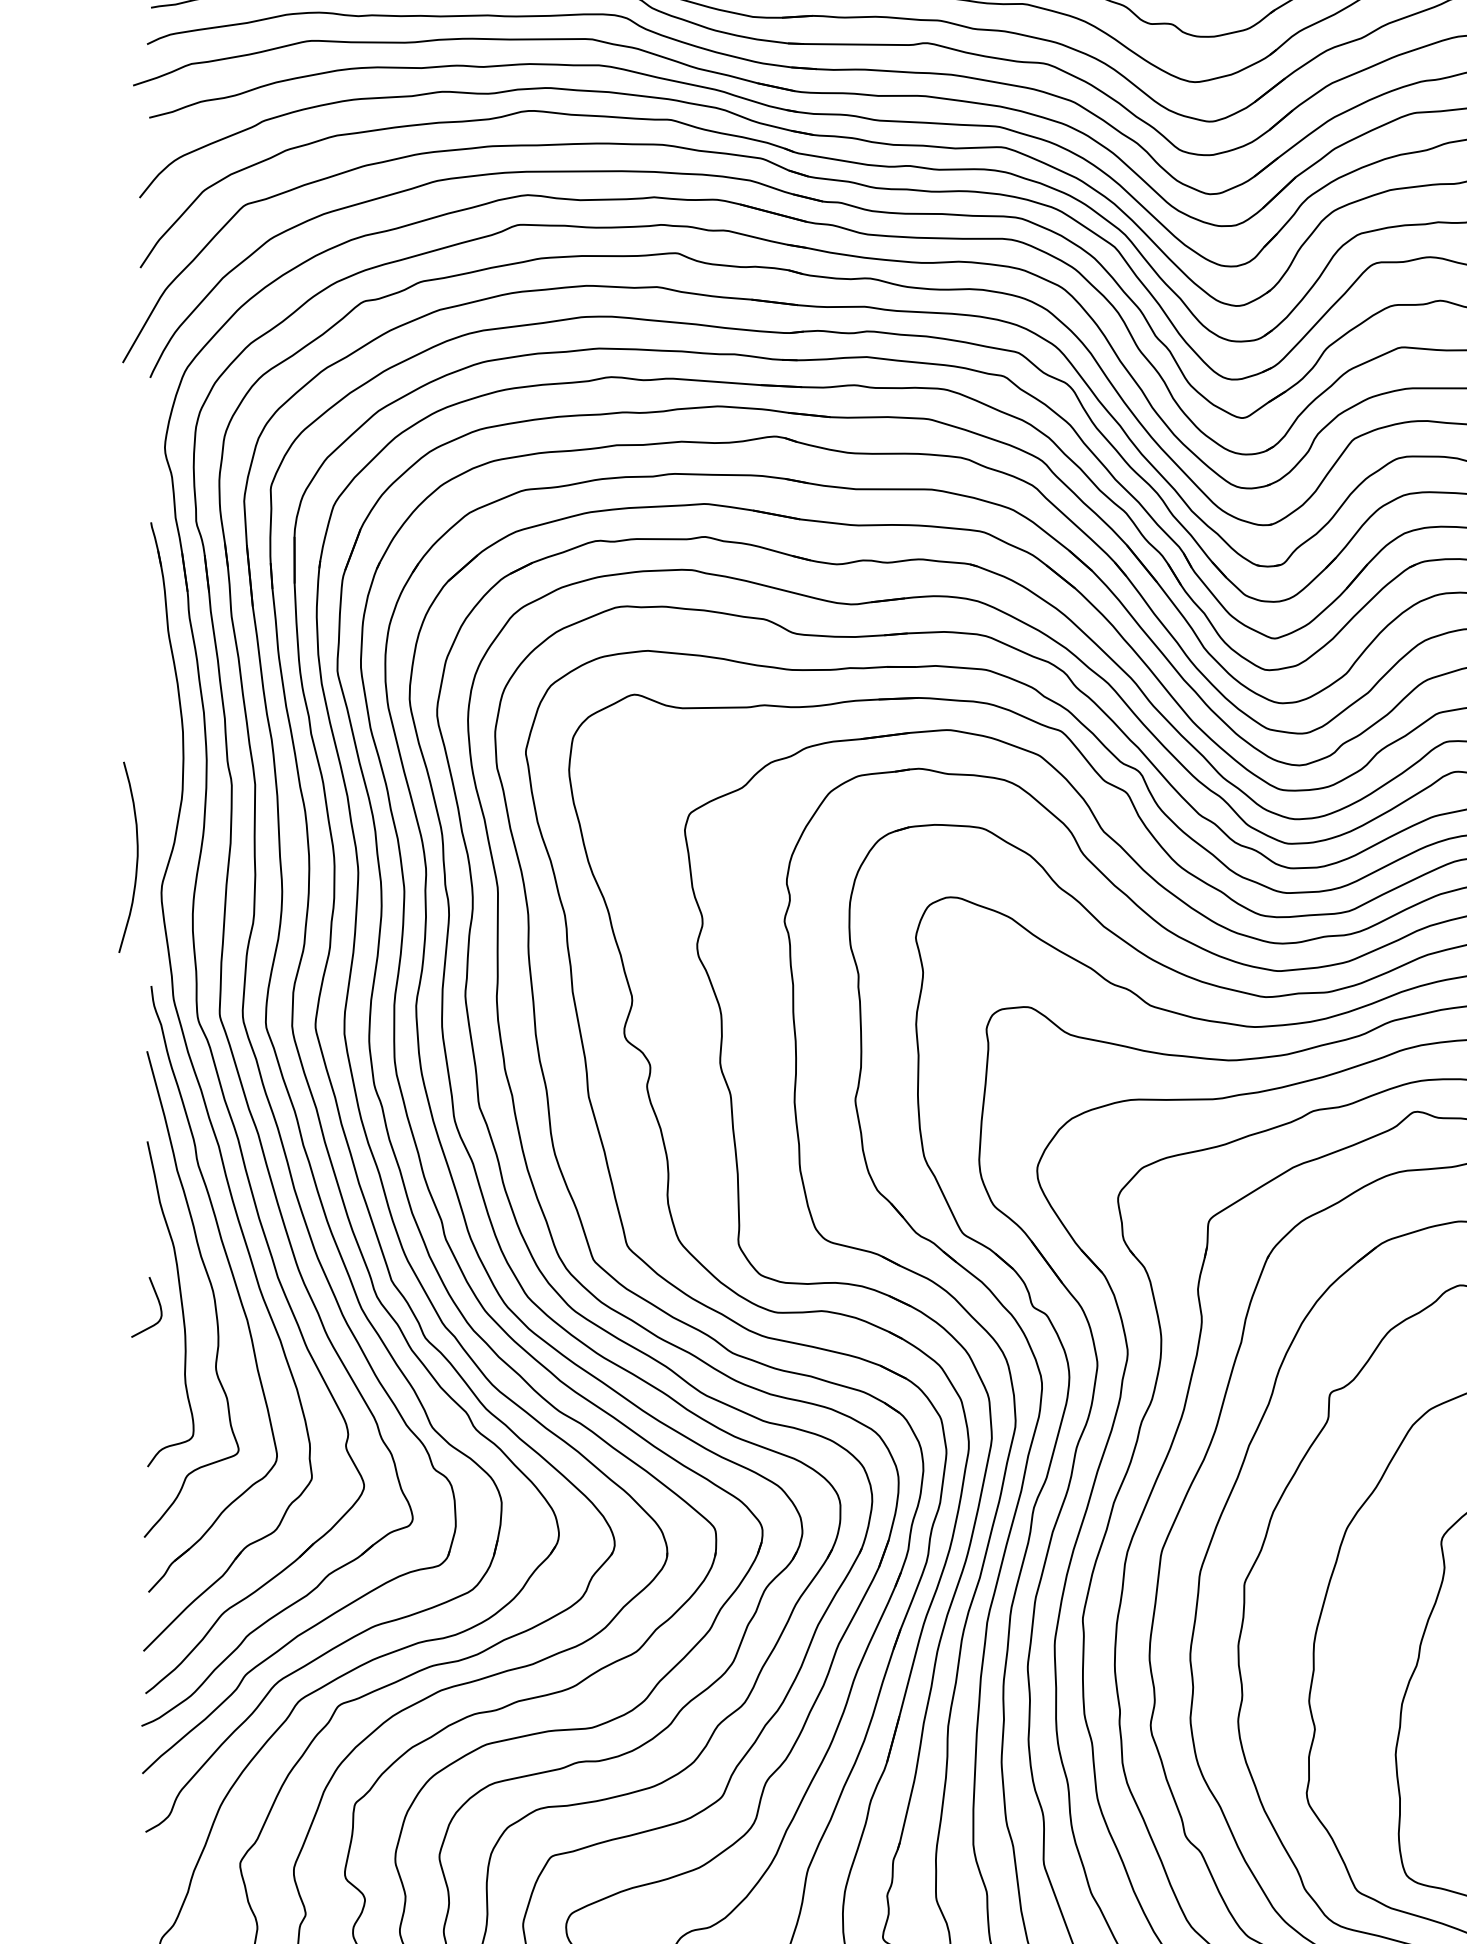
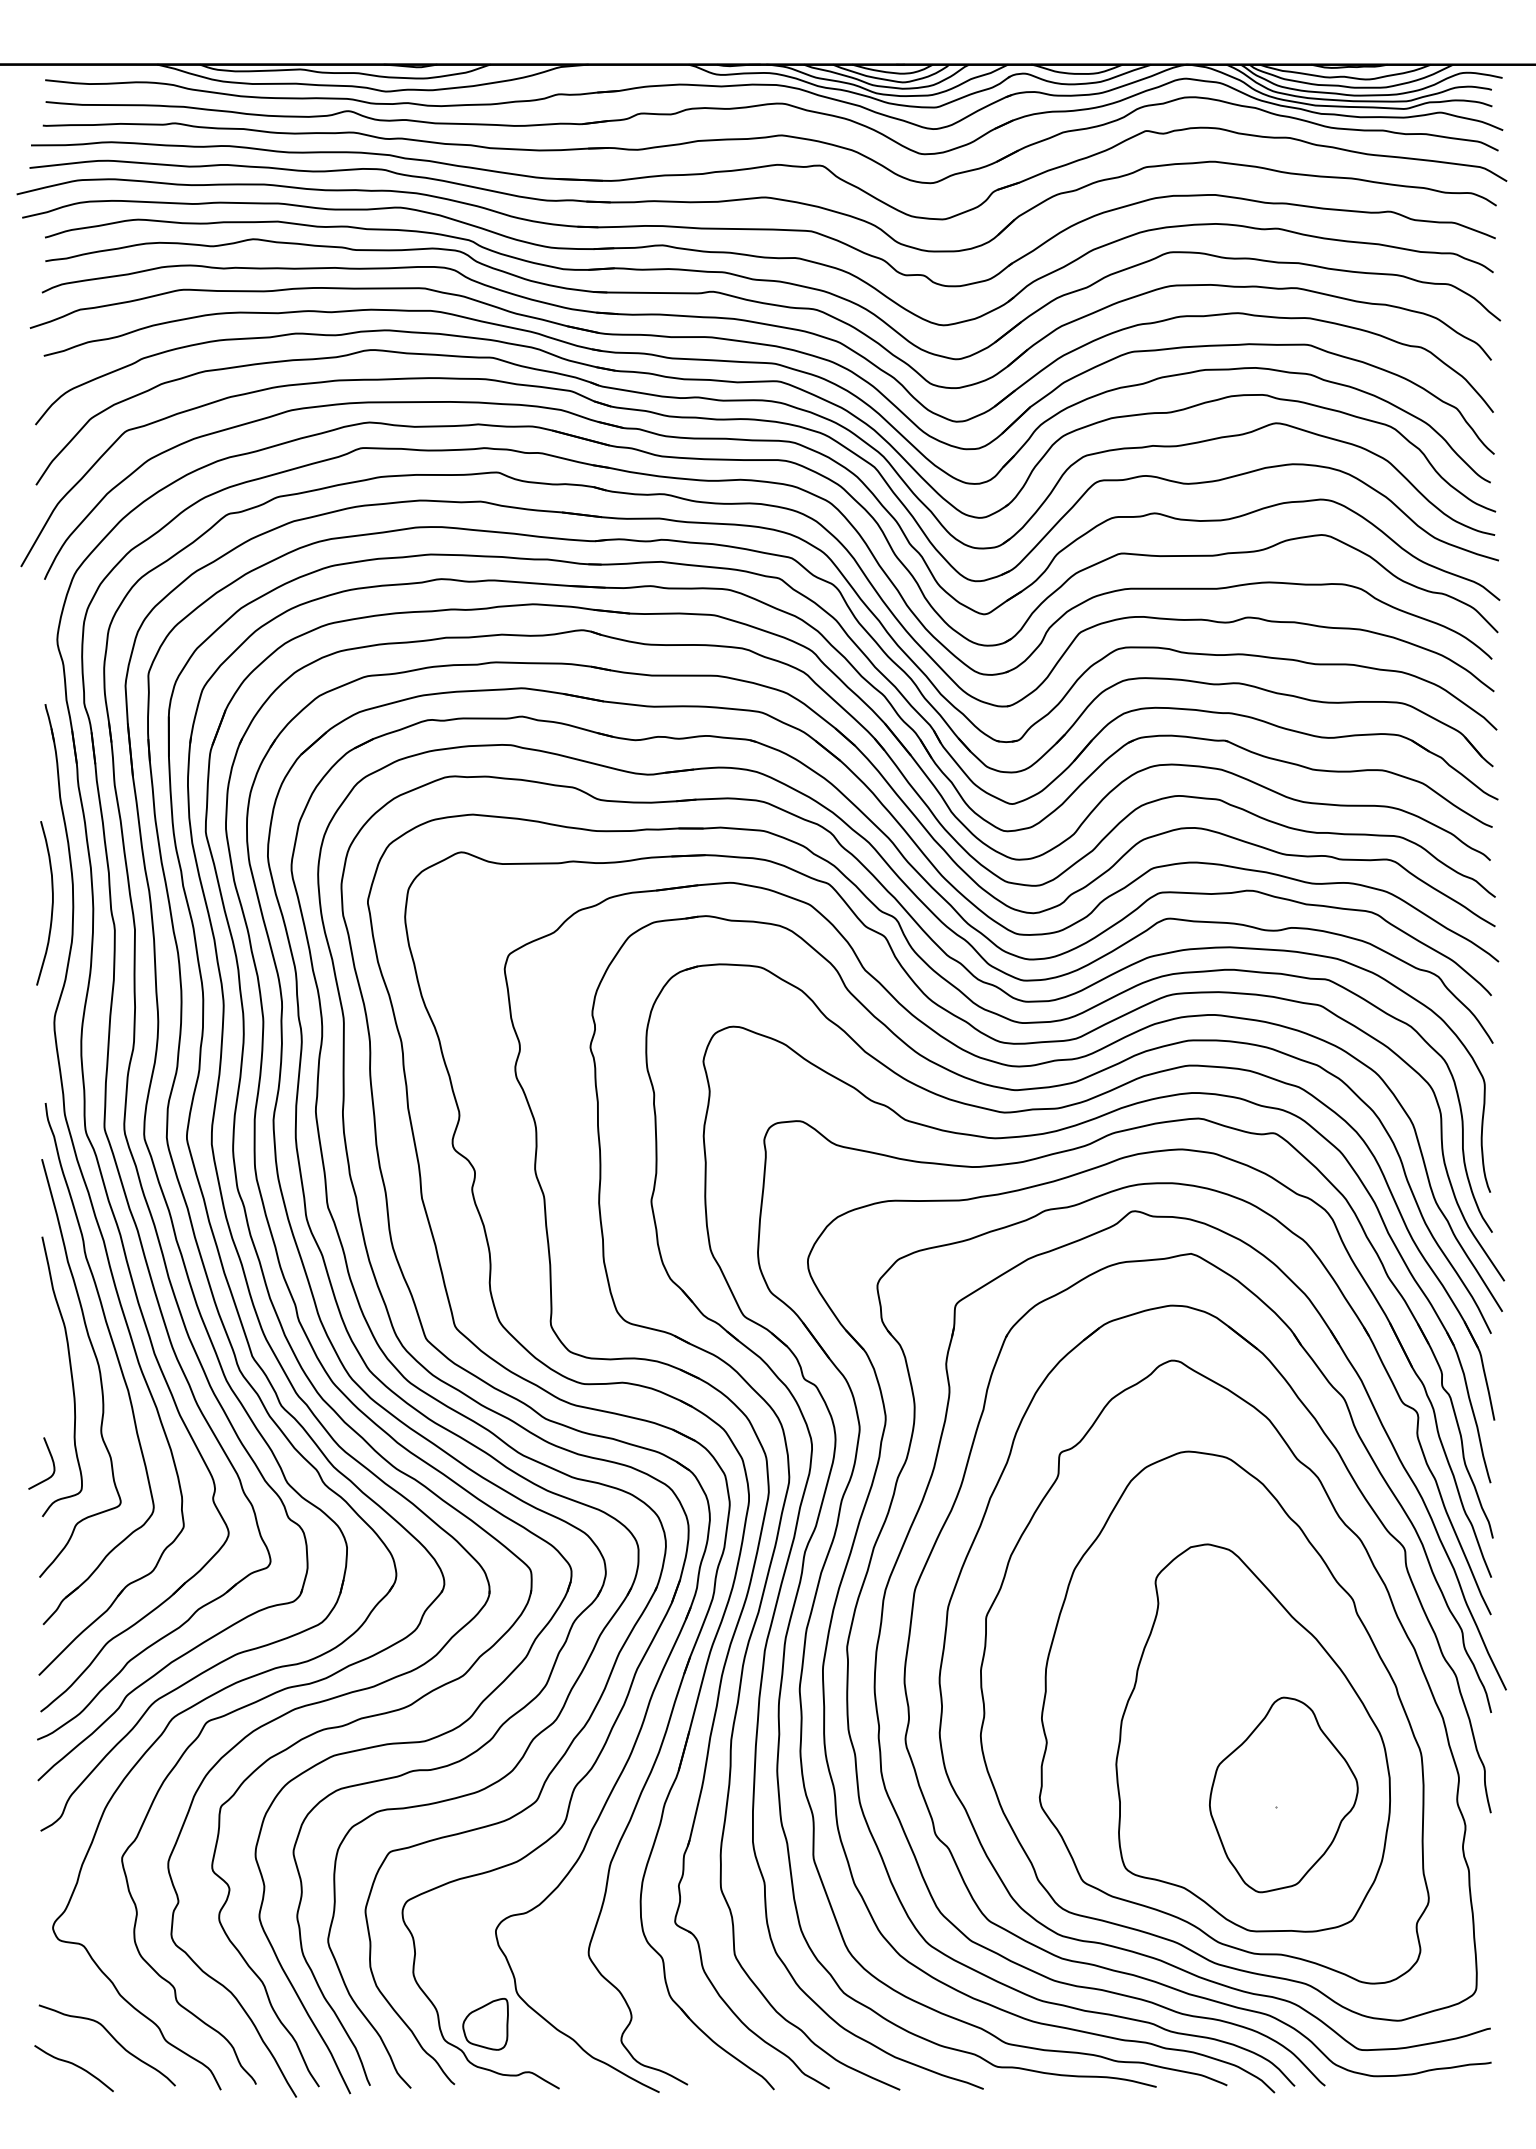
curve: (136, 857) -> (51, 903), moved
curve: (158, 1302) -> (51, 1459), moved

